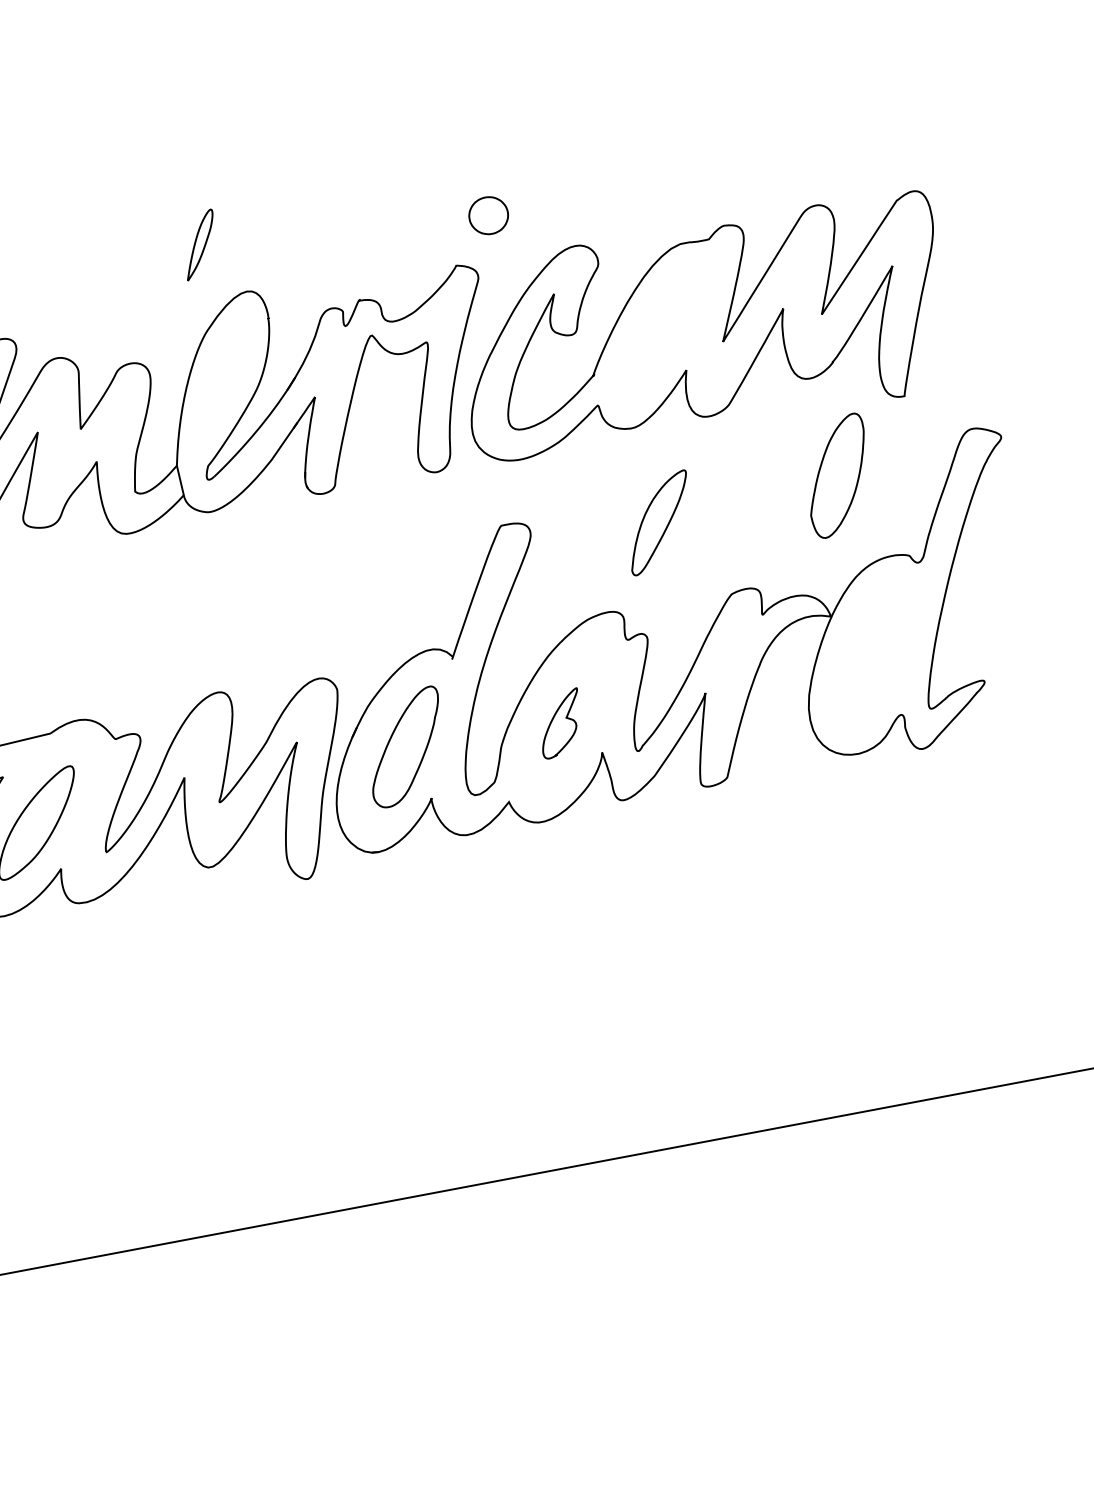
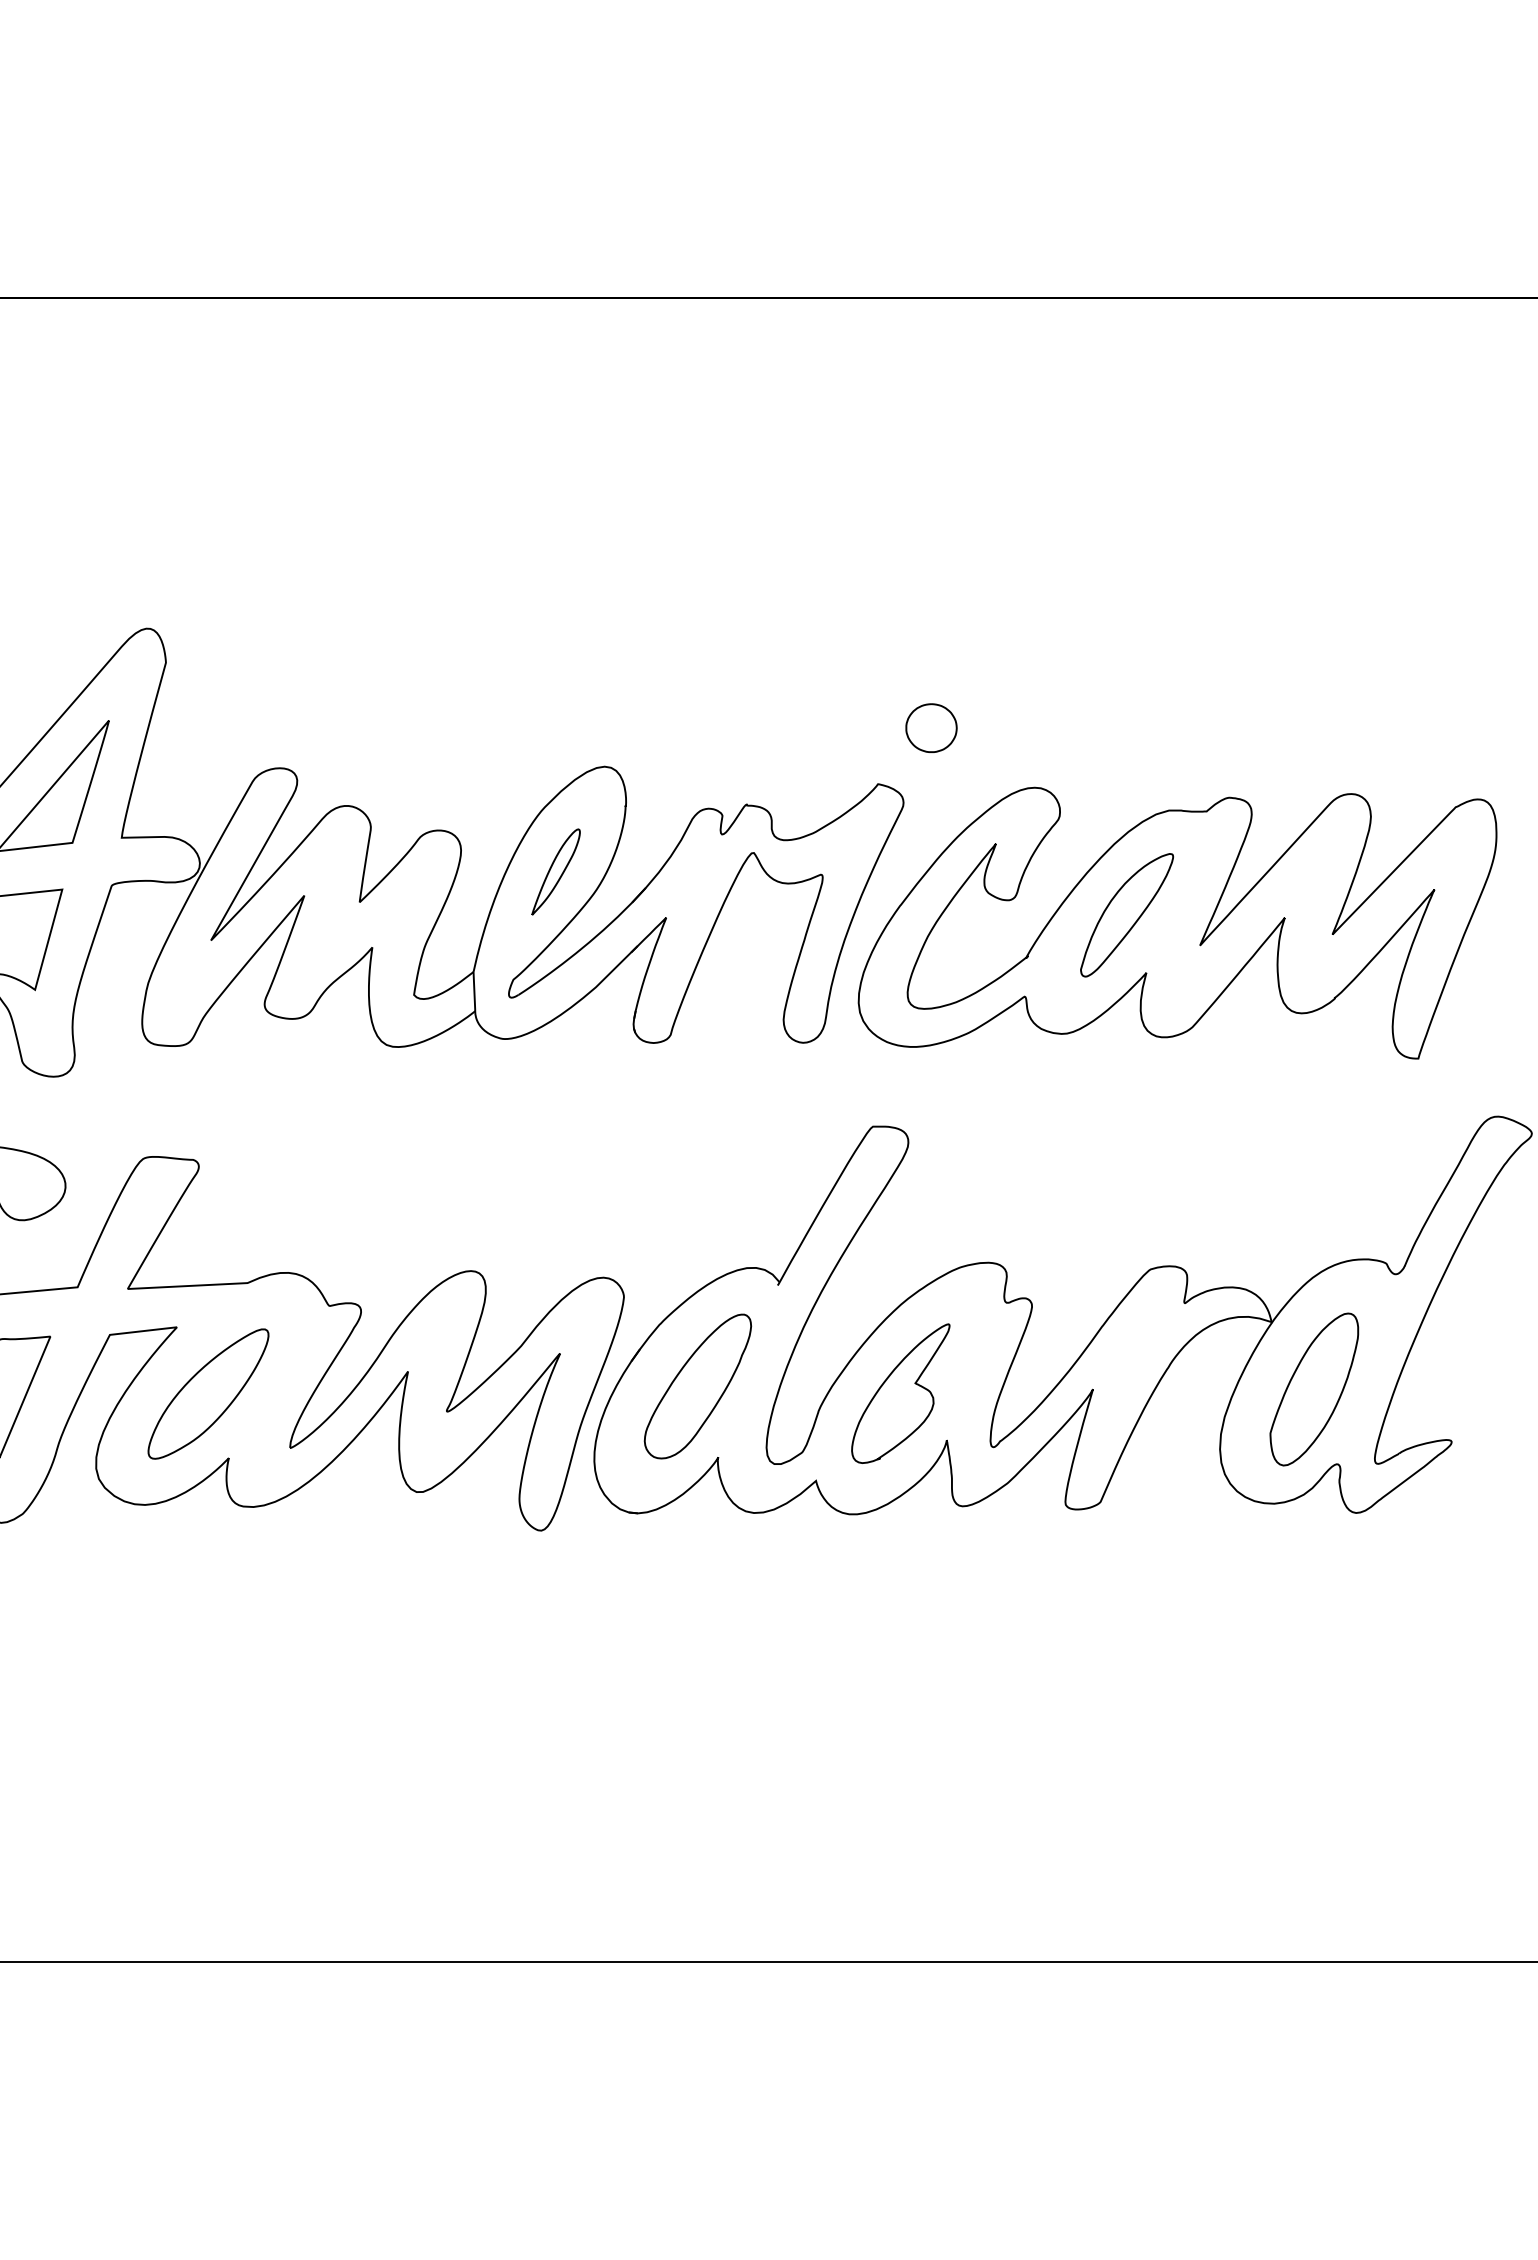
part: (199, 244) -> (555, 871), moved
part: (838, 476) -> (1314, 1389), moved
part: (658, 523) -> (1126, 915), moved
part: (560, 723) -> (900, 1393), size x1.67

